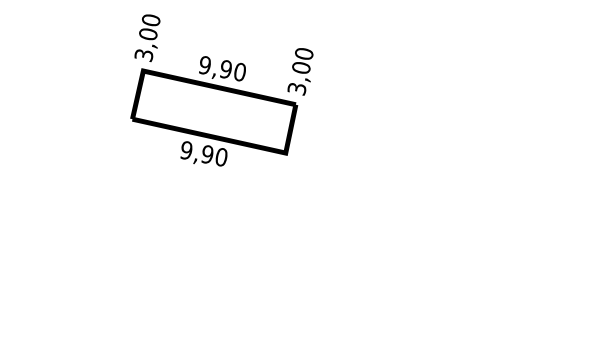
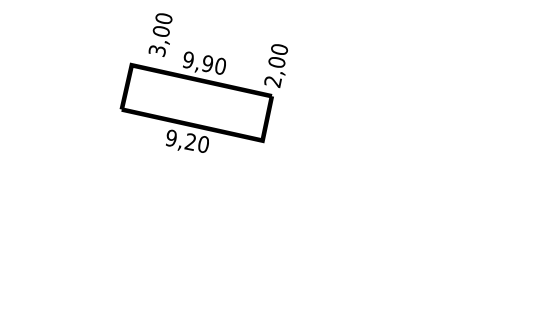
text: (147, 37) -> (160, 34), moved
text: (296, 88) -> (272, 81), 3,00 -> 2,00
text: (206, 154) -> (189, 141), 9,90 -> 9,20

